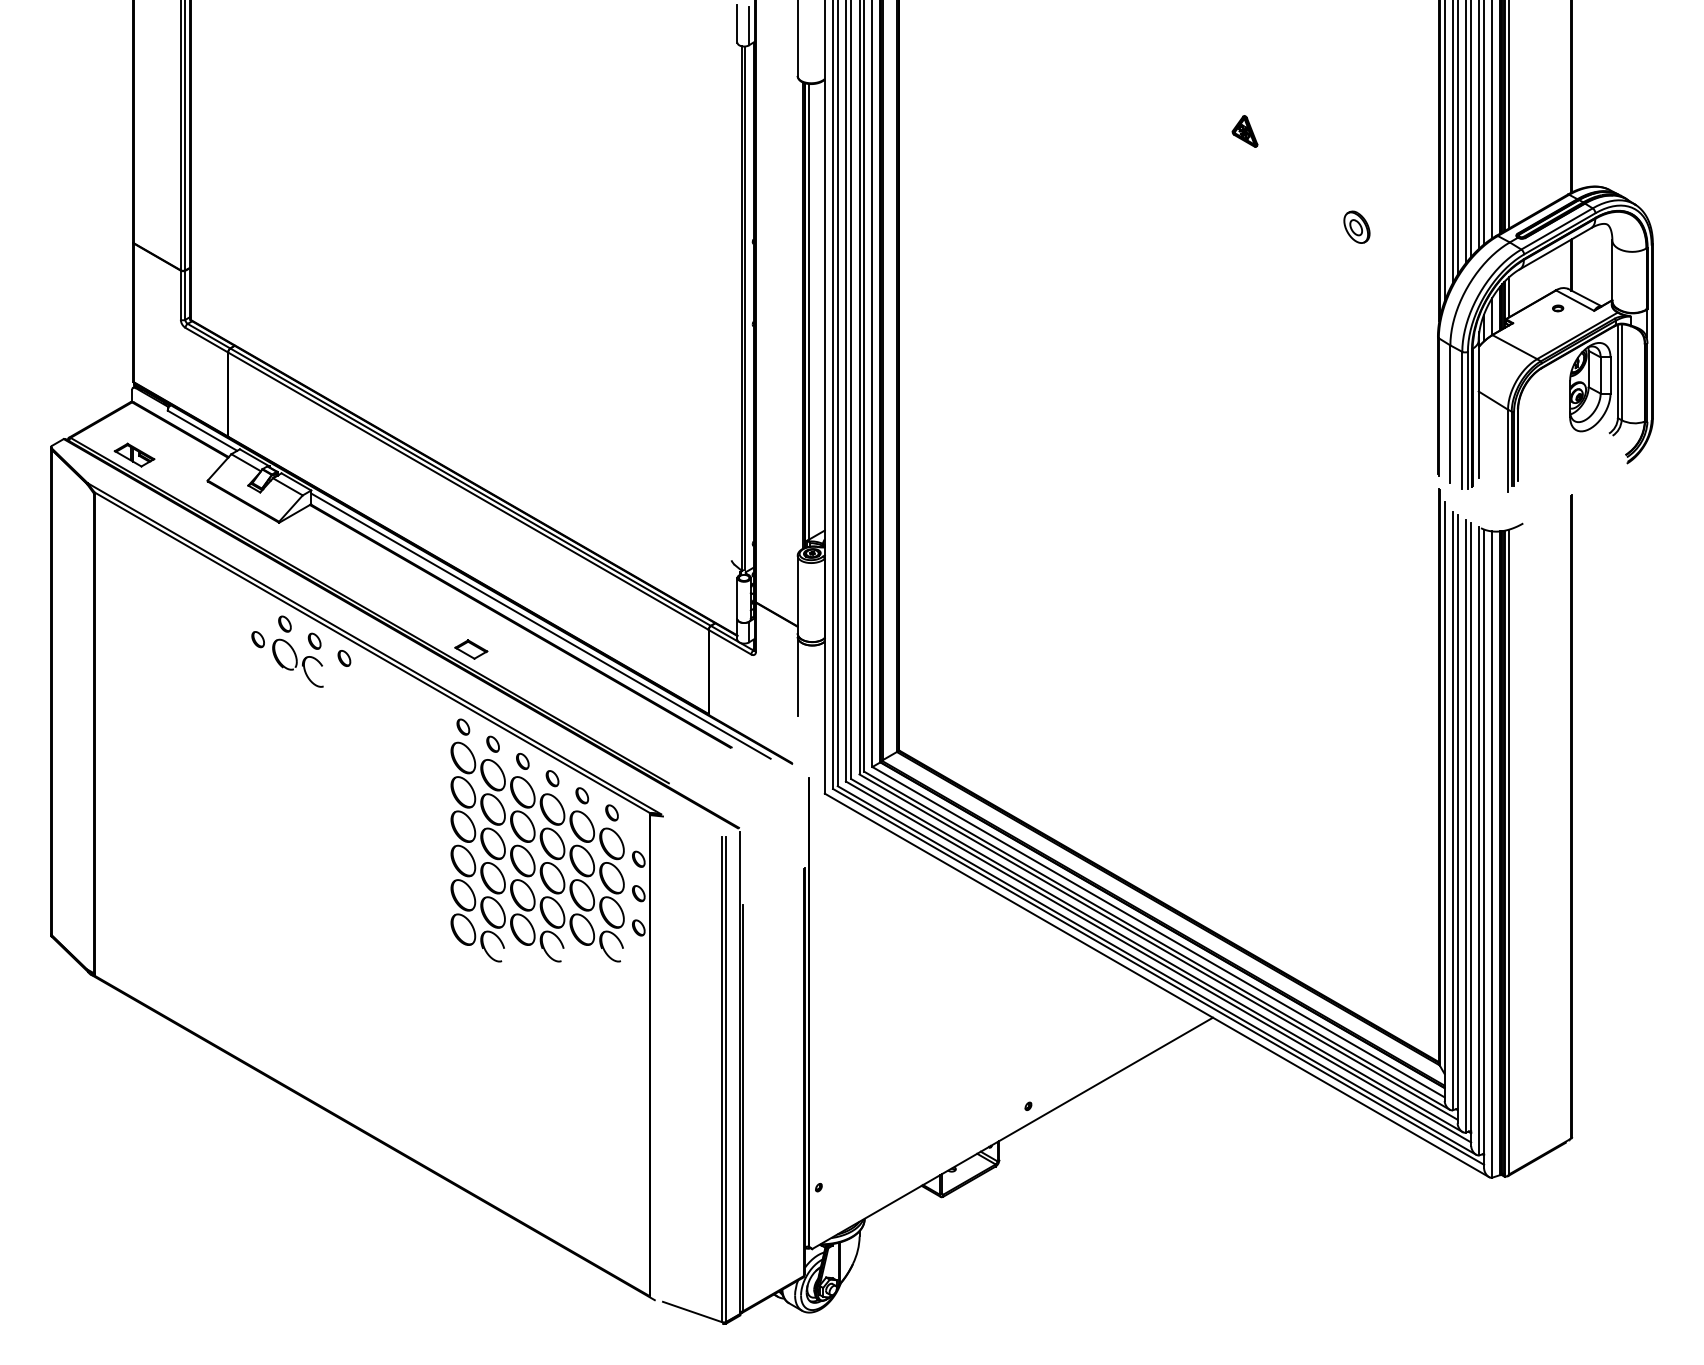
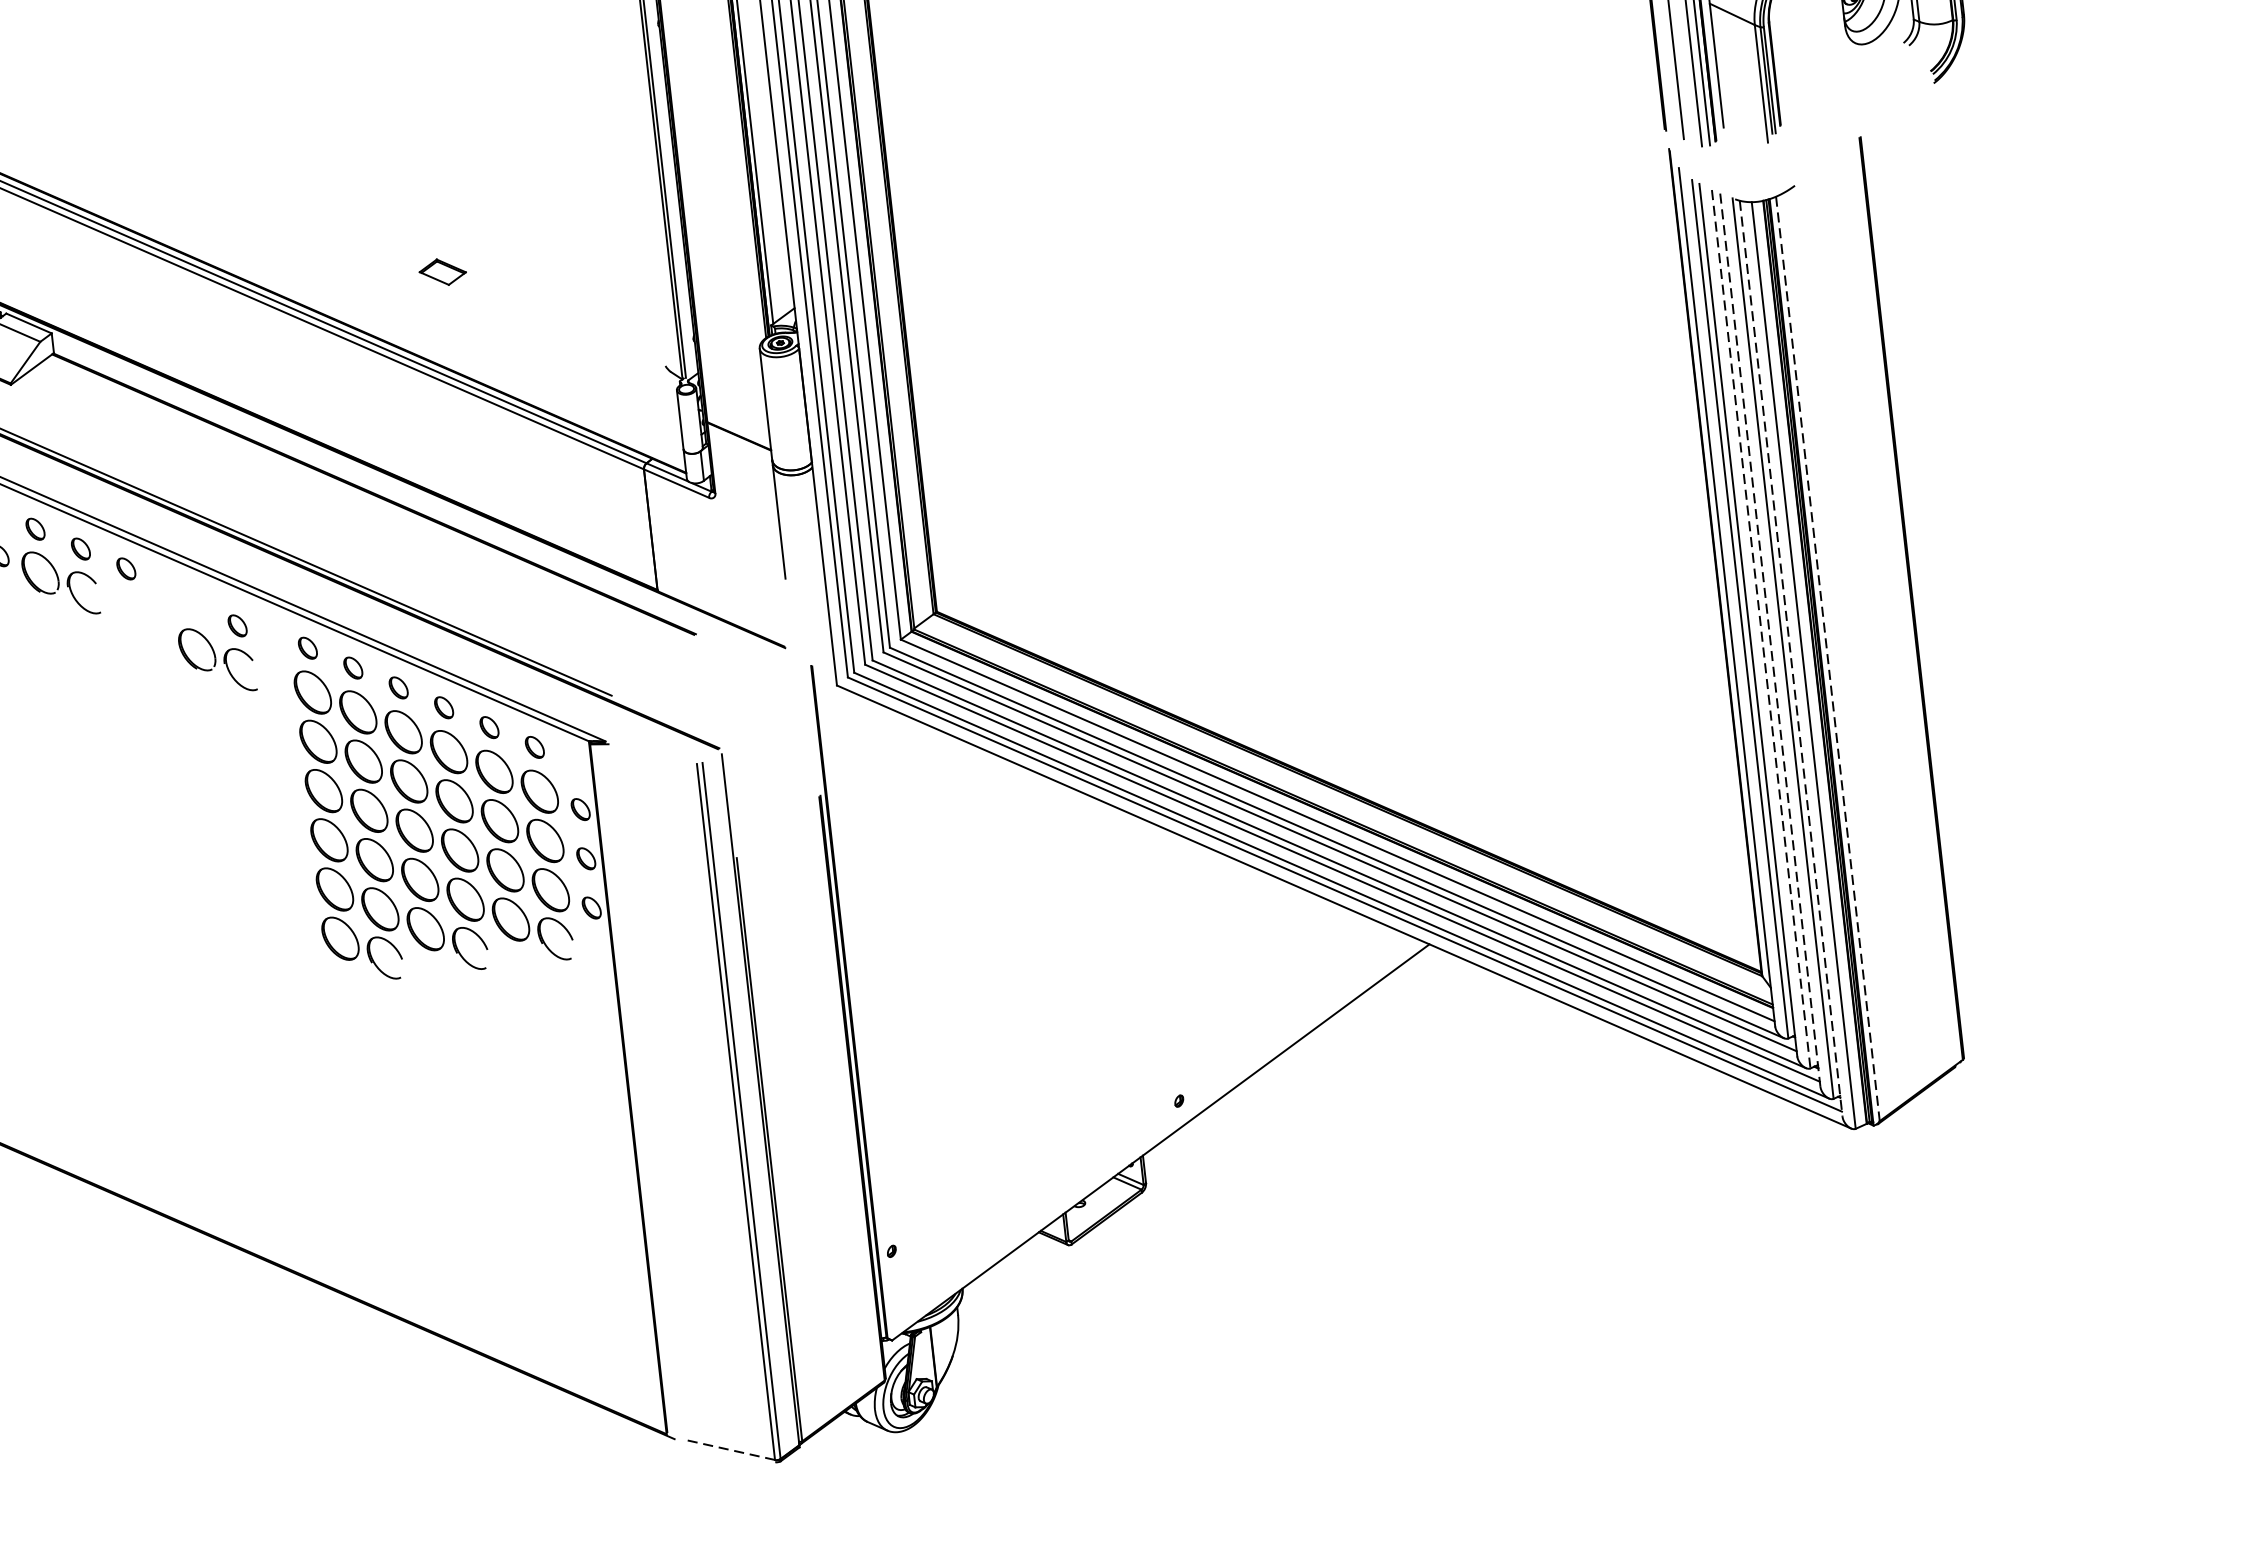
line: (540, 625) -> (402, 490), removed
part: (471, 649) -> (443, 272), moved
part: (399, 724) -> (215, 654), added
line: (1465, 826) -> (1760, 629), solid -> dashed
line: (1471, 835) -> (1770, 641), solid -> dashed
line: (1484, 849) -> (1791, 659), solid -> dashed
line: (1509, 852) -> (1828, 659), solid -> dashed
line: (692, 1311) -> (730, 1449), solid -> dashed

